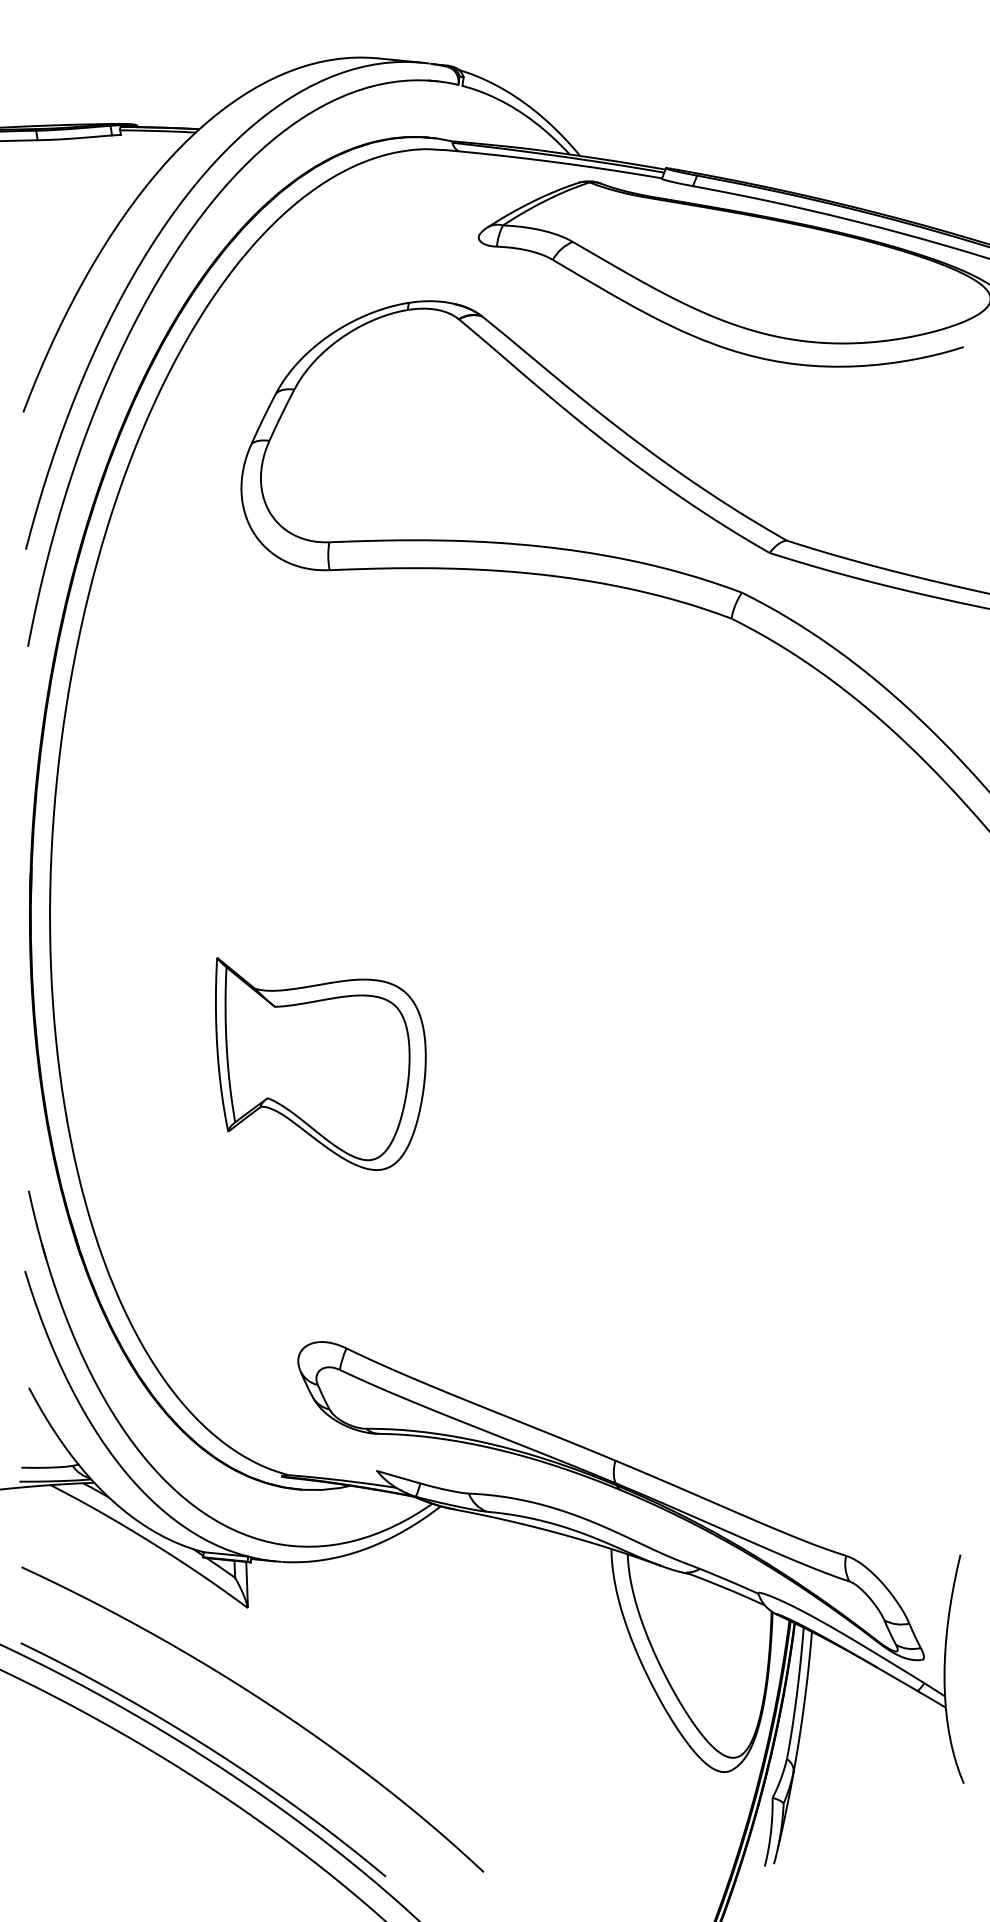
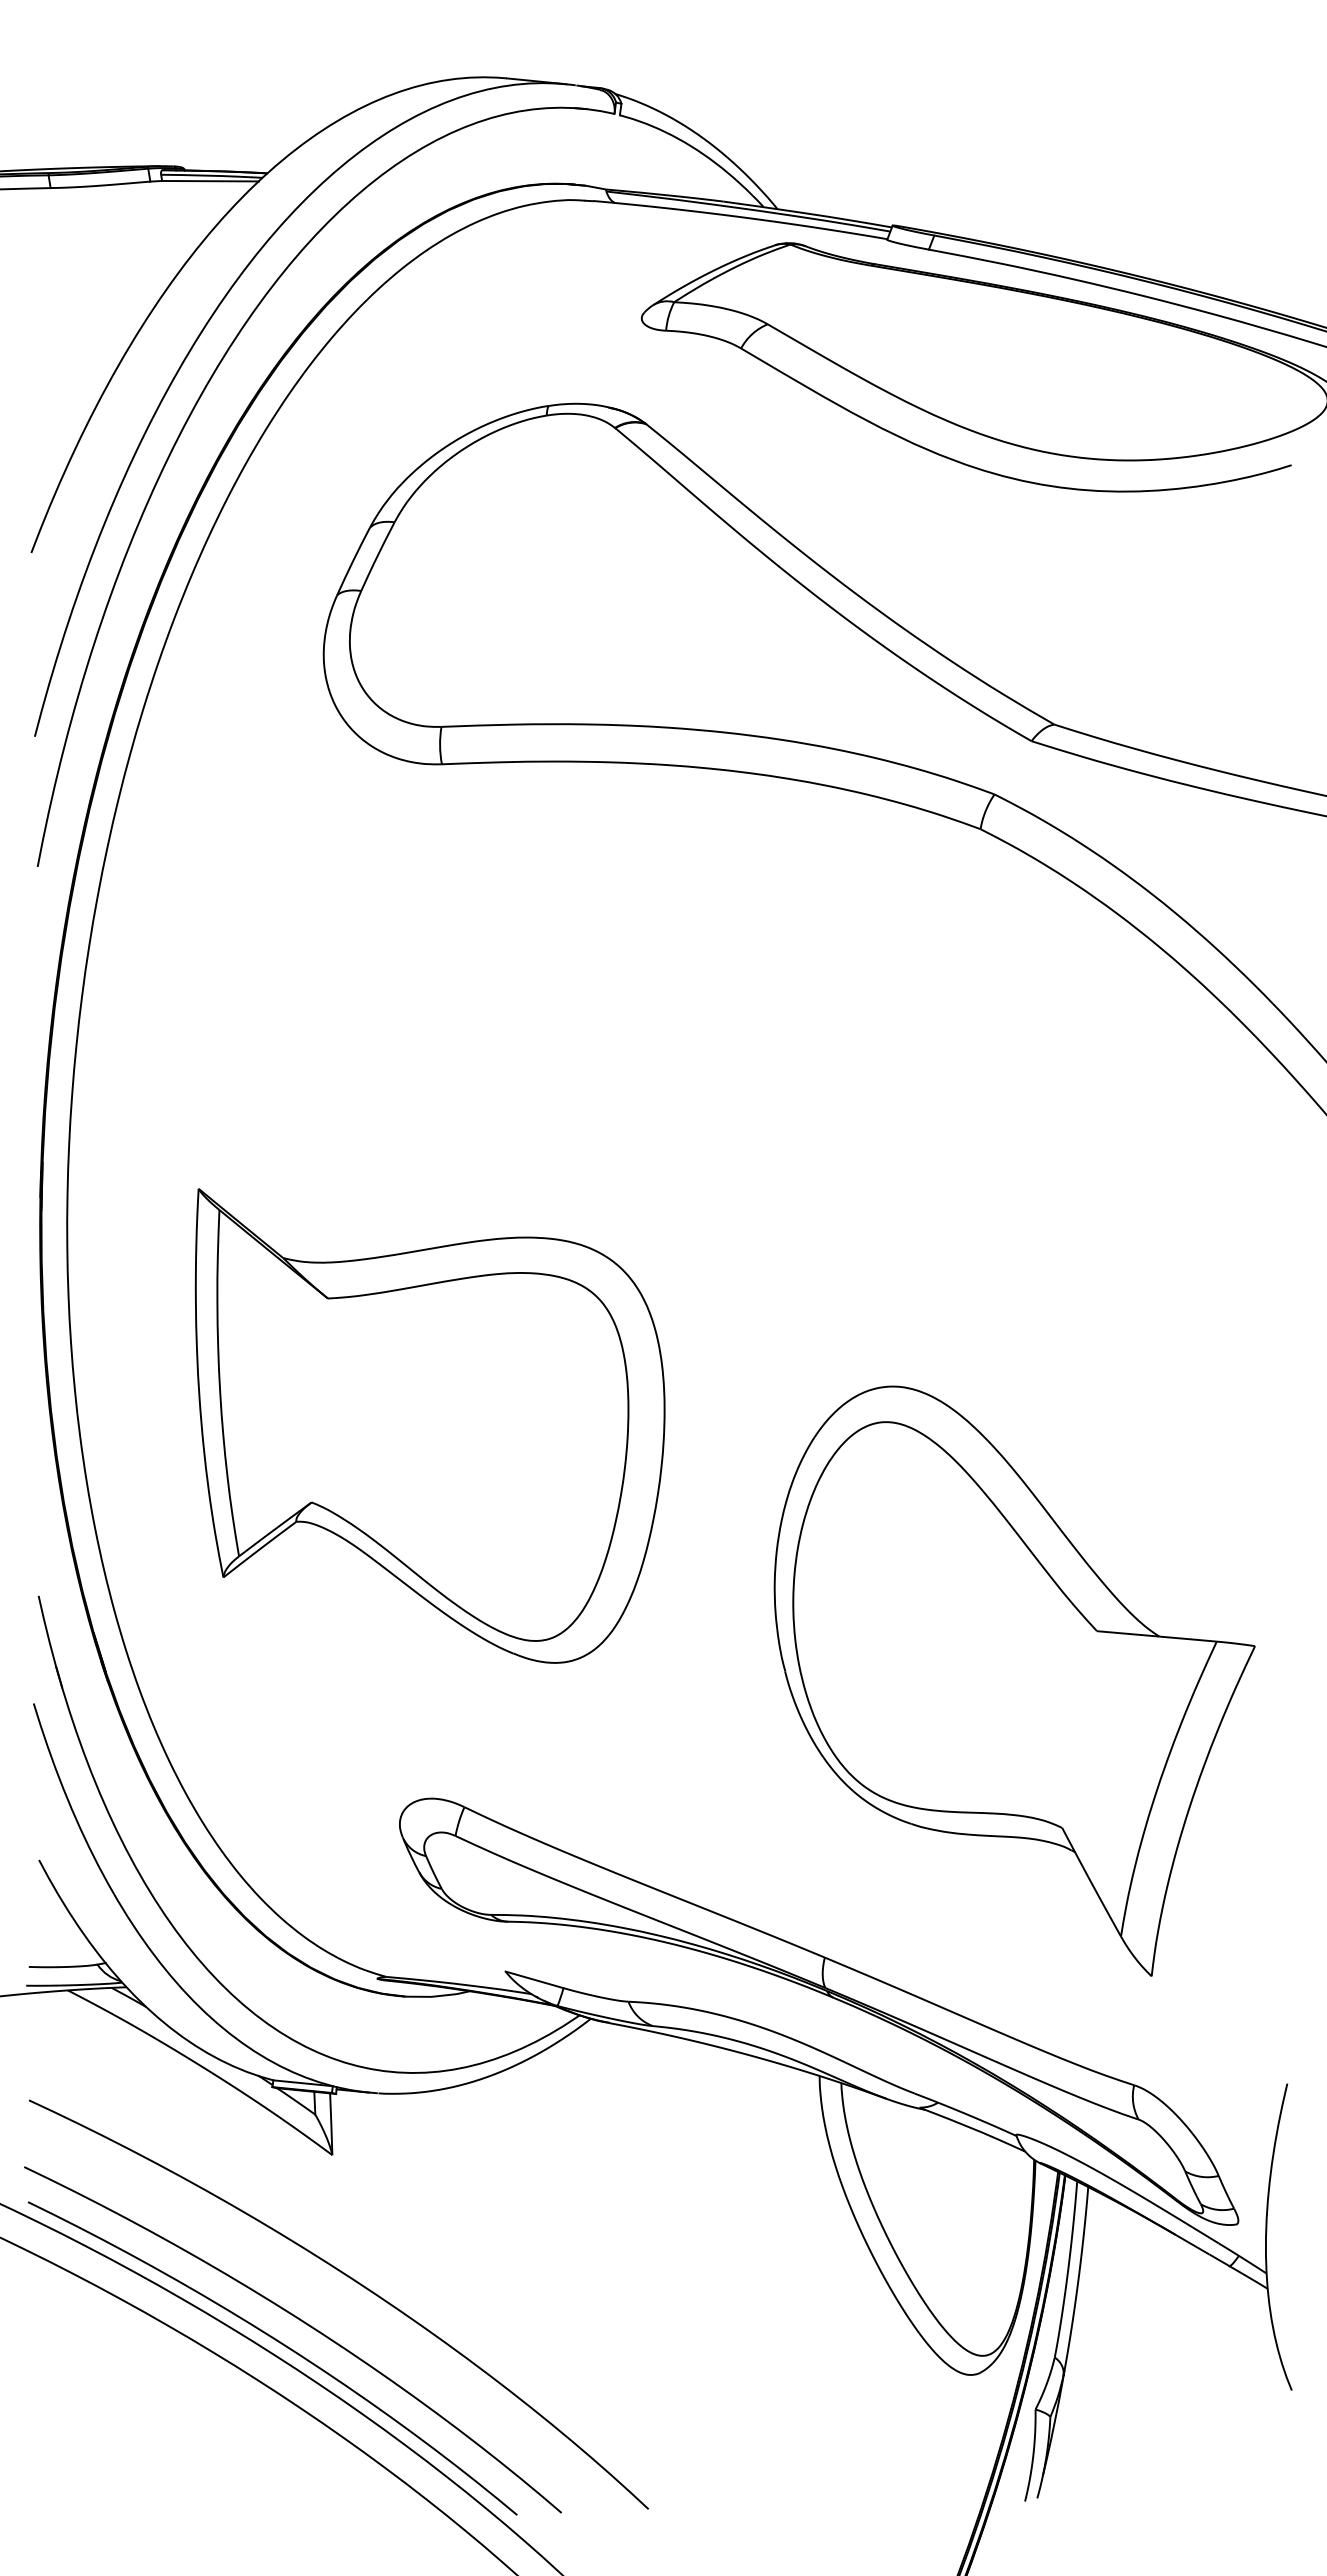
line: (156, 134) -> (210, 180), added
part: (320, 1063) -> (429, 1425), size x1.67
part: (756, 1253) -> (1014, 1680), added
curve: (225, 1732) -> (302, 2322), added

